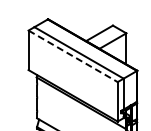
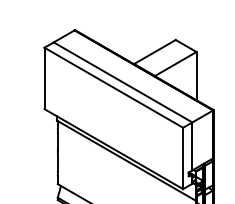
line: (73, 56) -> (114, 88), dashed -> solid

